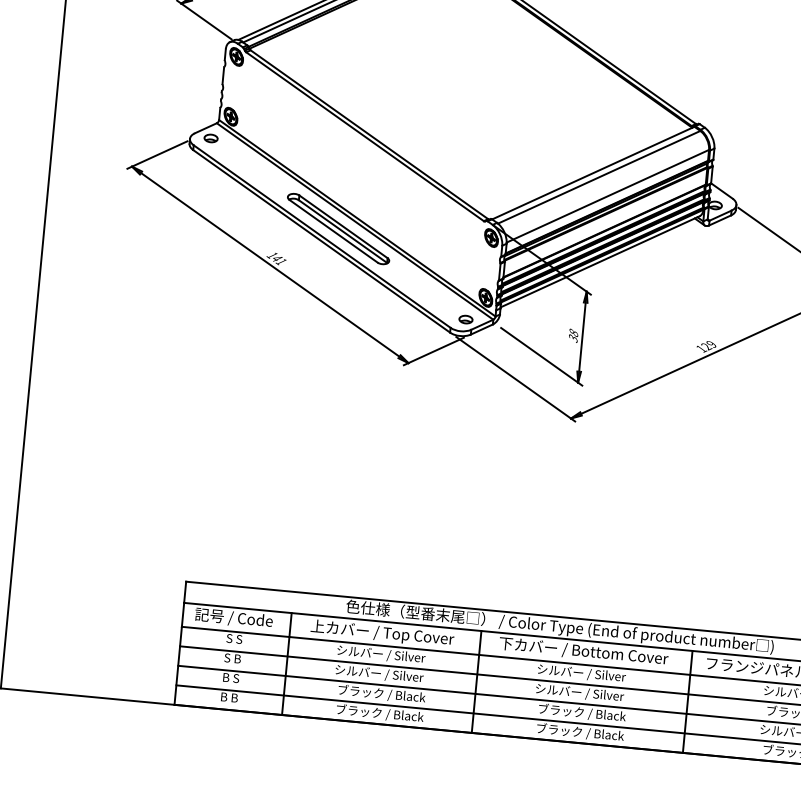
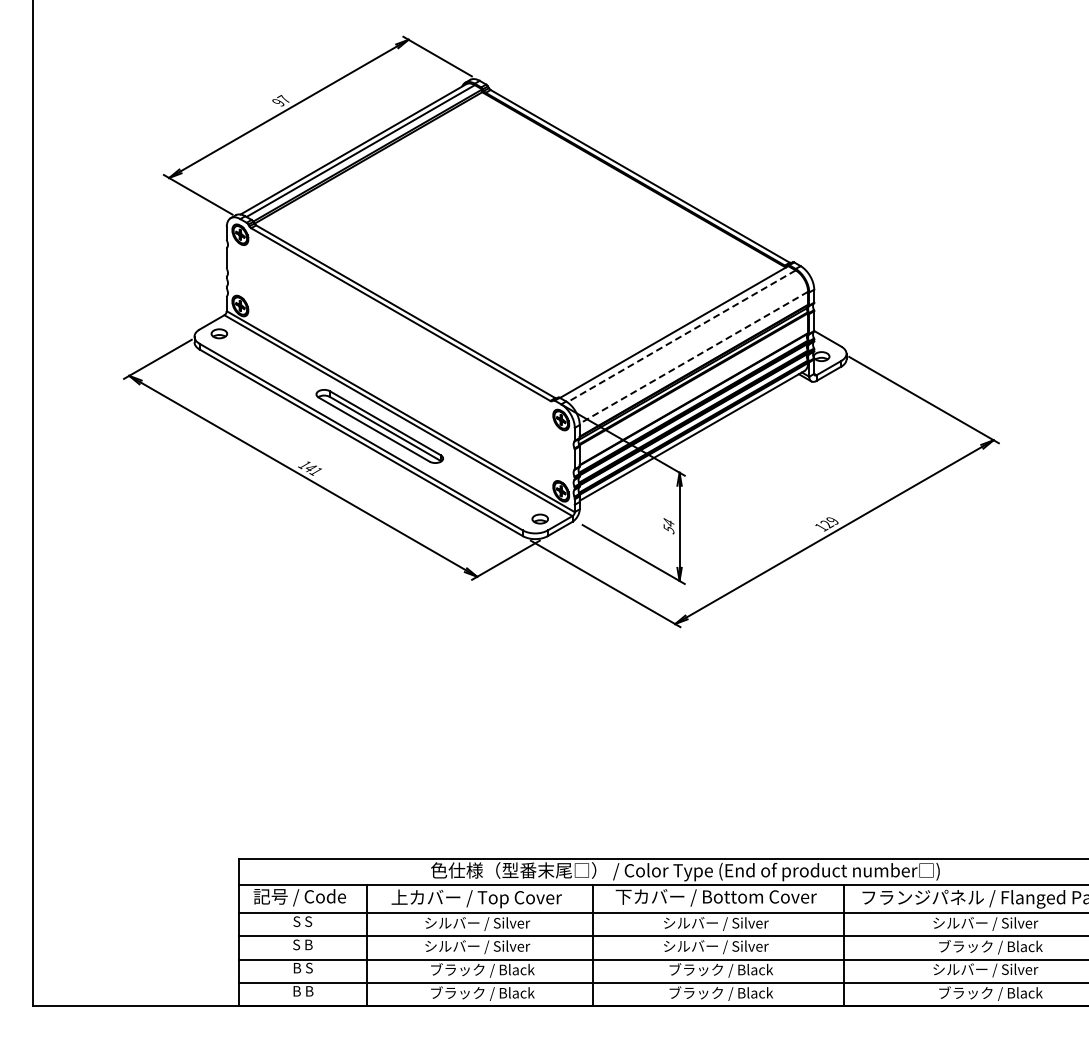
line: (599, 177) -> (681, 336), solid -> dashed
line: (607, 196) -> (693, 357), solid -> dashed
text: (573, 334) -> (668, 524), 38 -> 54

